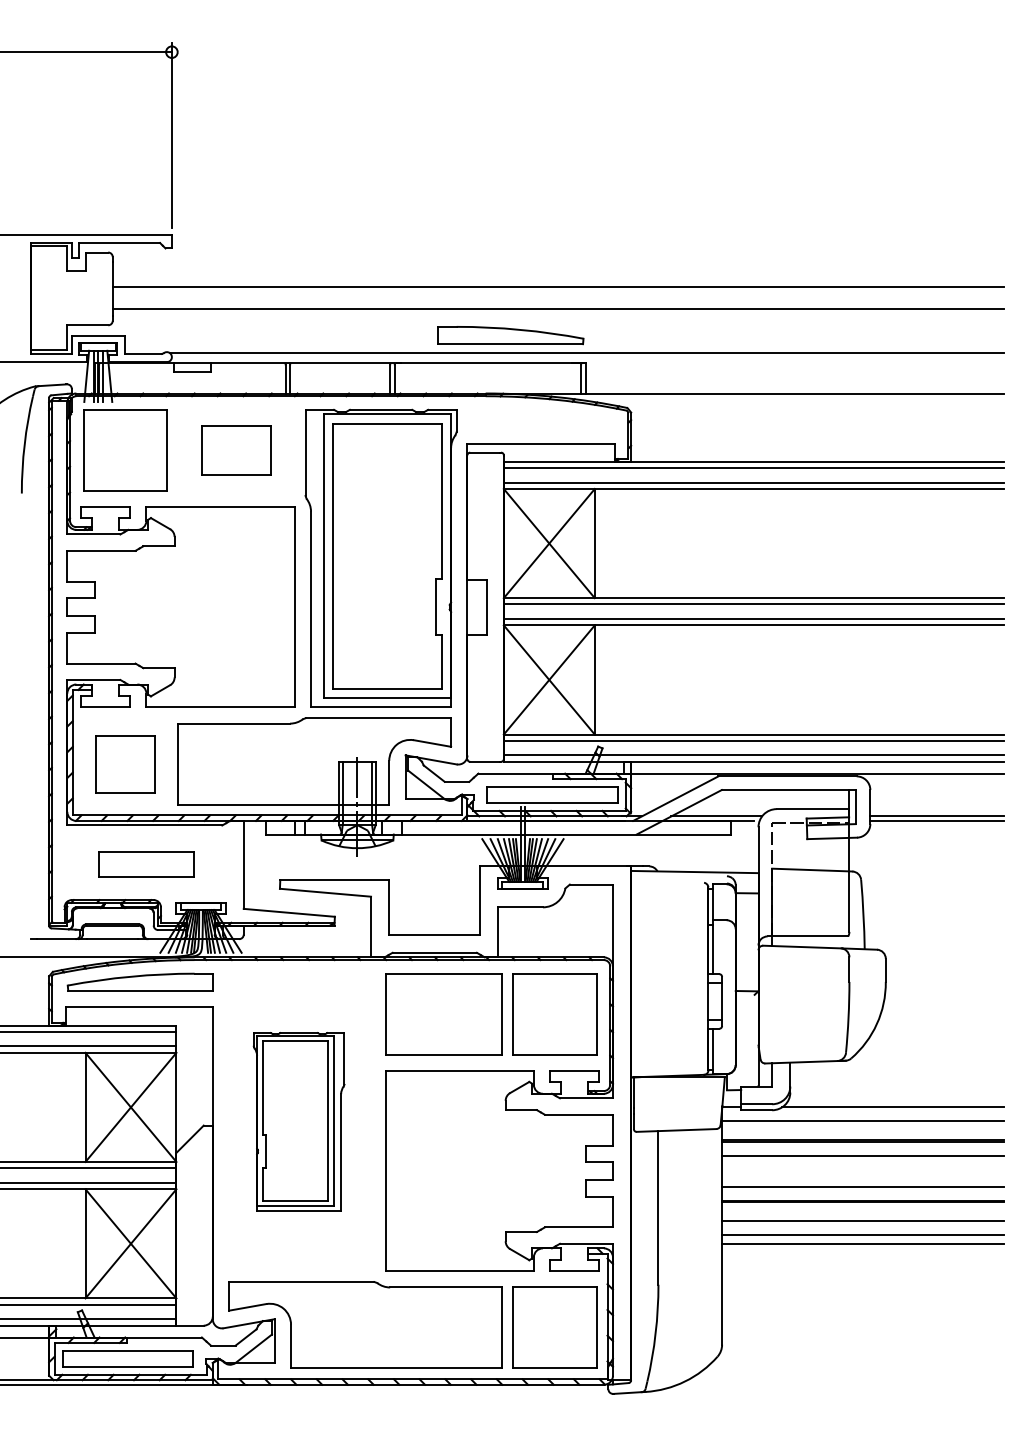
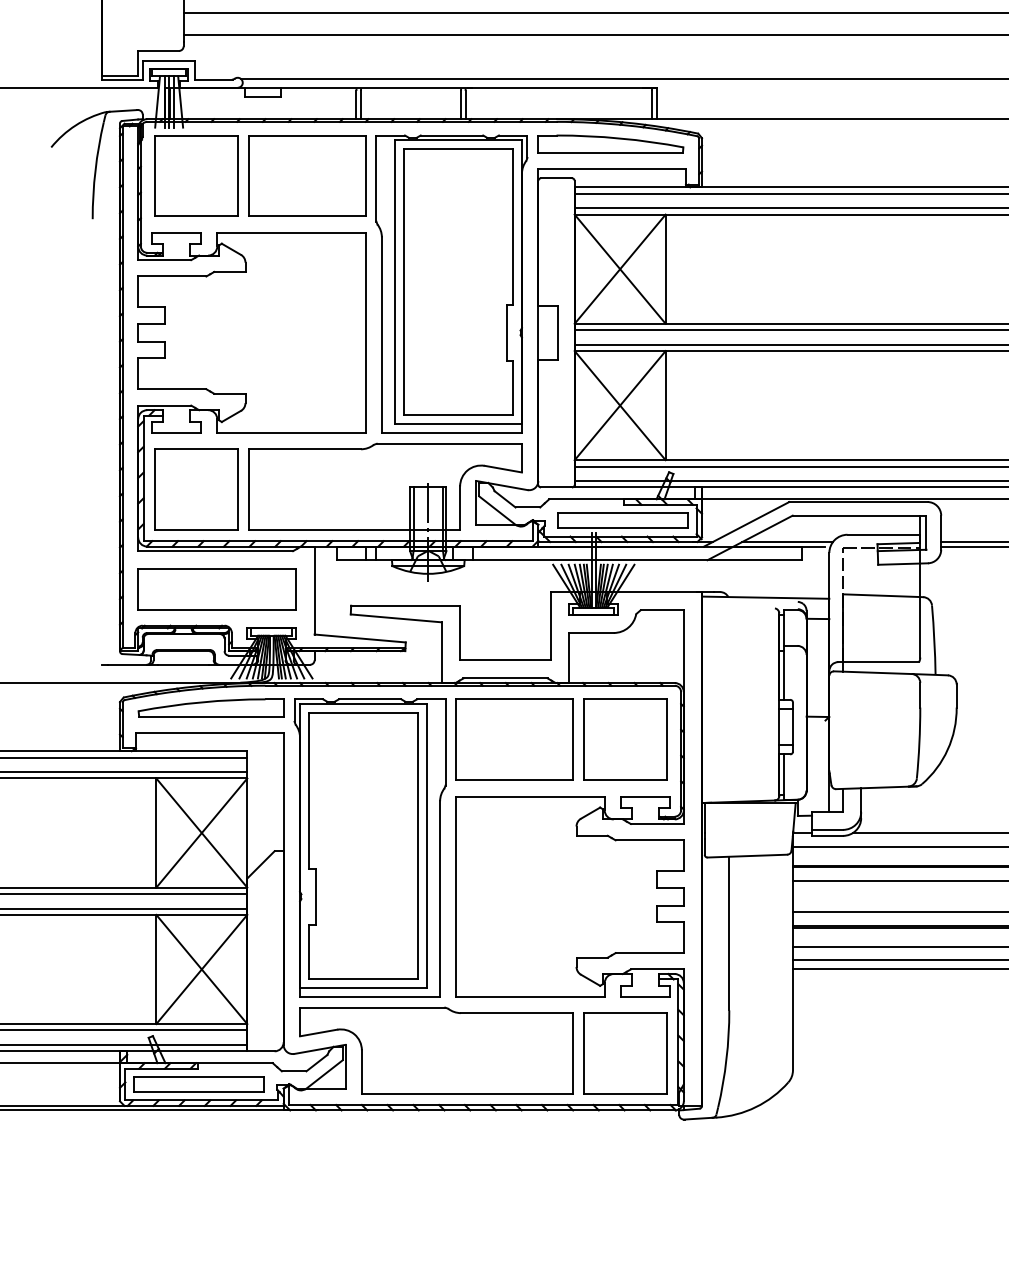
part: (510, 335) -> (610, 144), moved
part: (236, 450) -> (307, 176), size x1.67
part: (125, 764) -> (196, 490), size x1.43
part: (146, 864) -> (217, 590), size x1.67
part: (298, 1121) -> (369, 847), size x1.67

